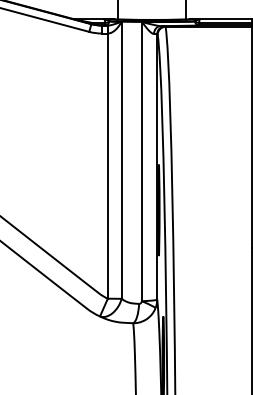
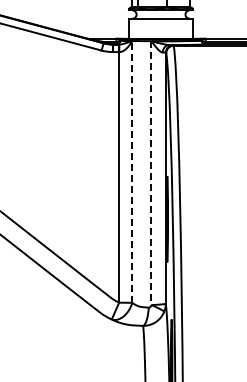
line: (121, 159) -> (132, 171), solid -> dashed
line: (142, 161) -> (151, 173), solid -> dashed

